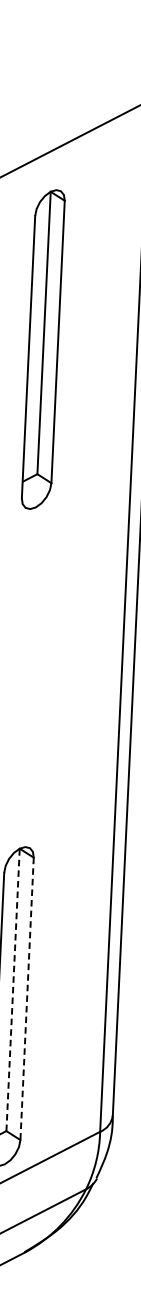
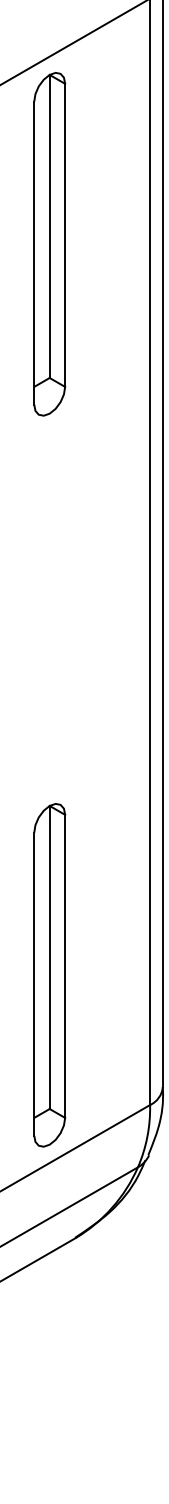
part: (43, 349) -> (49, 244), moved
line: (12, 989) -> (49, 957), dashed -> solid
line: (27, 998) -> (65, 966), dashed -> solid

